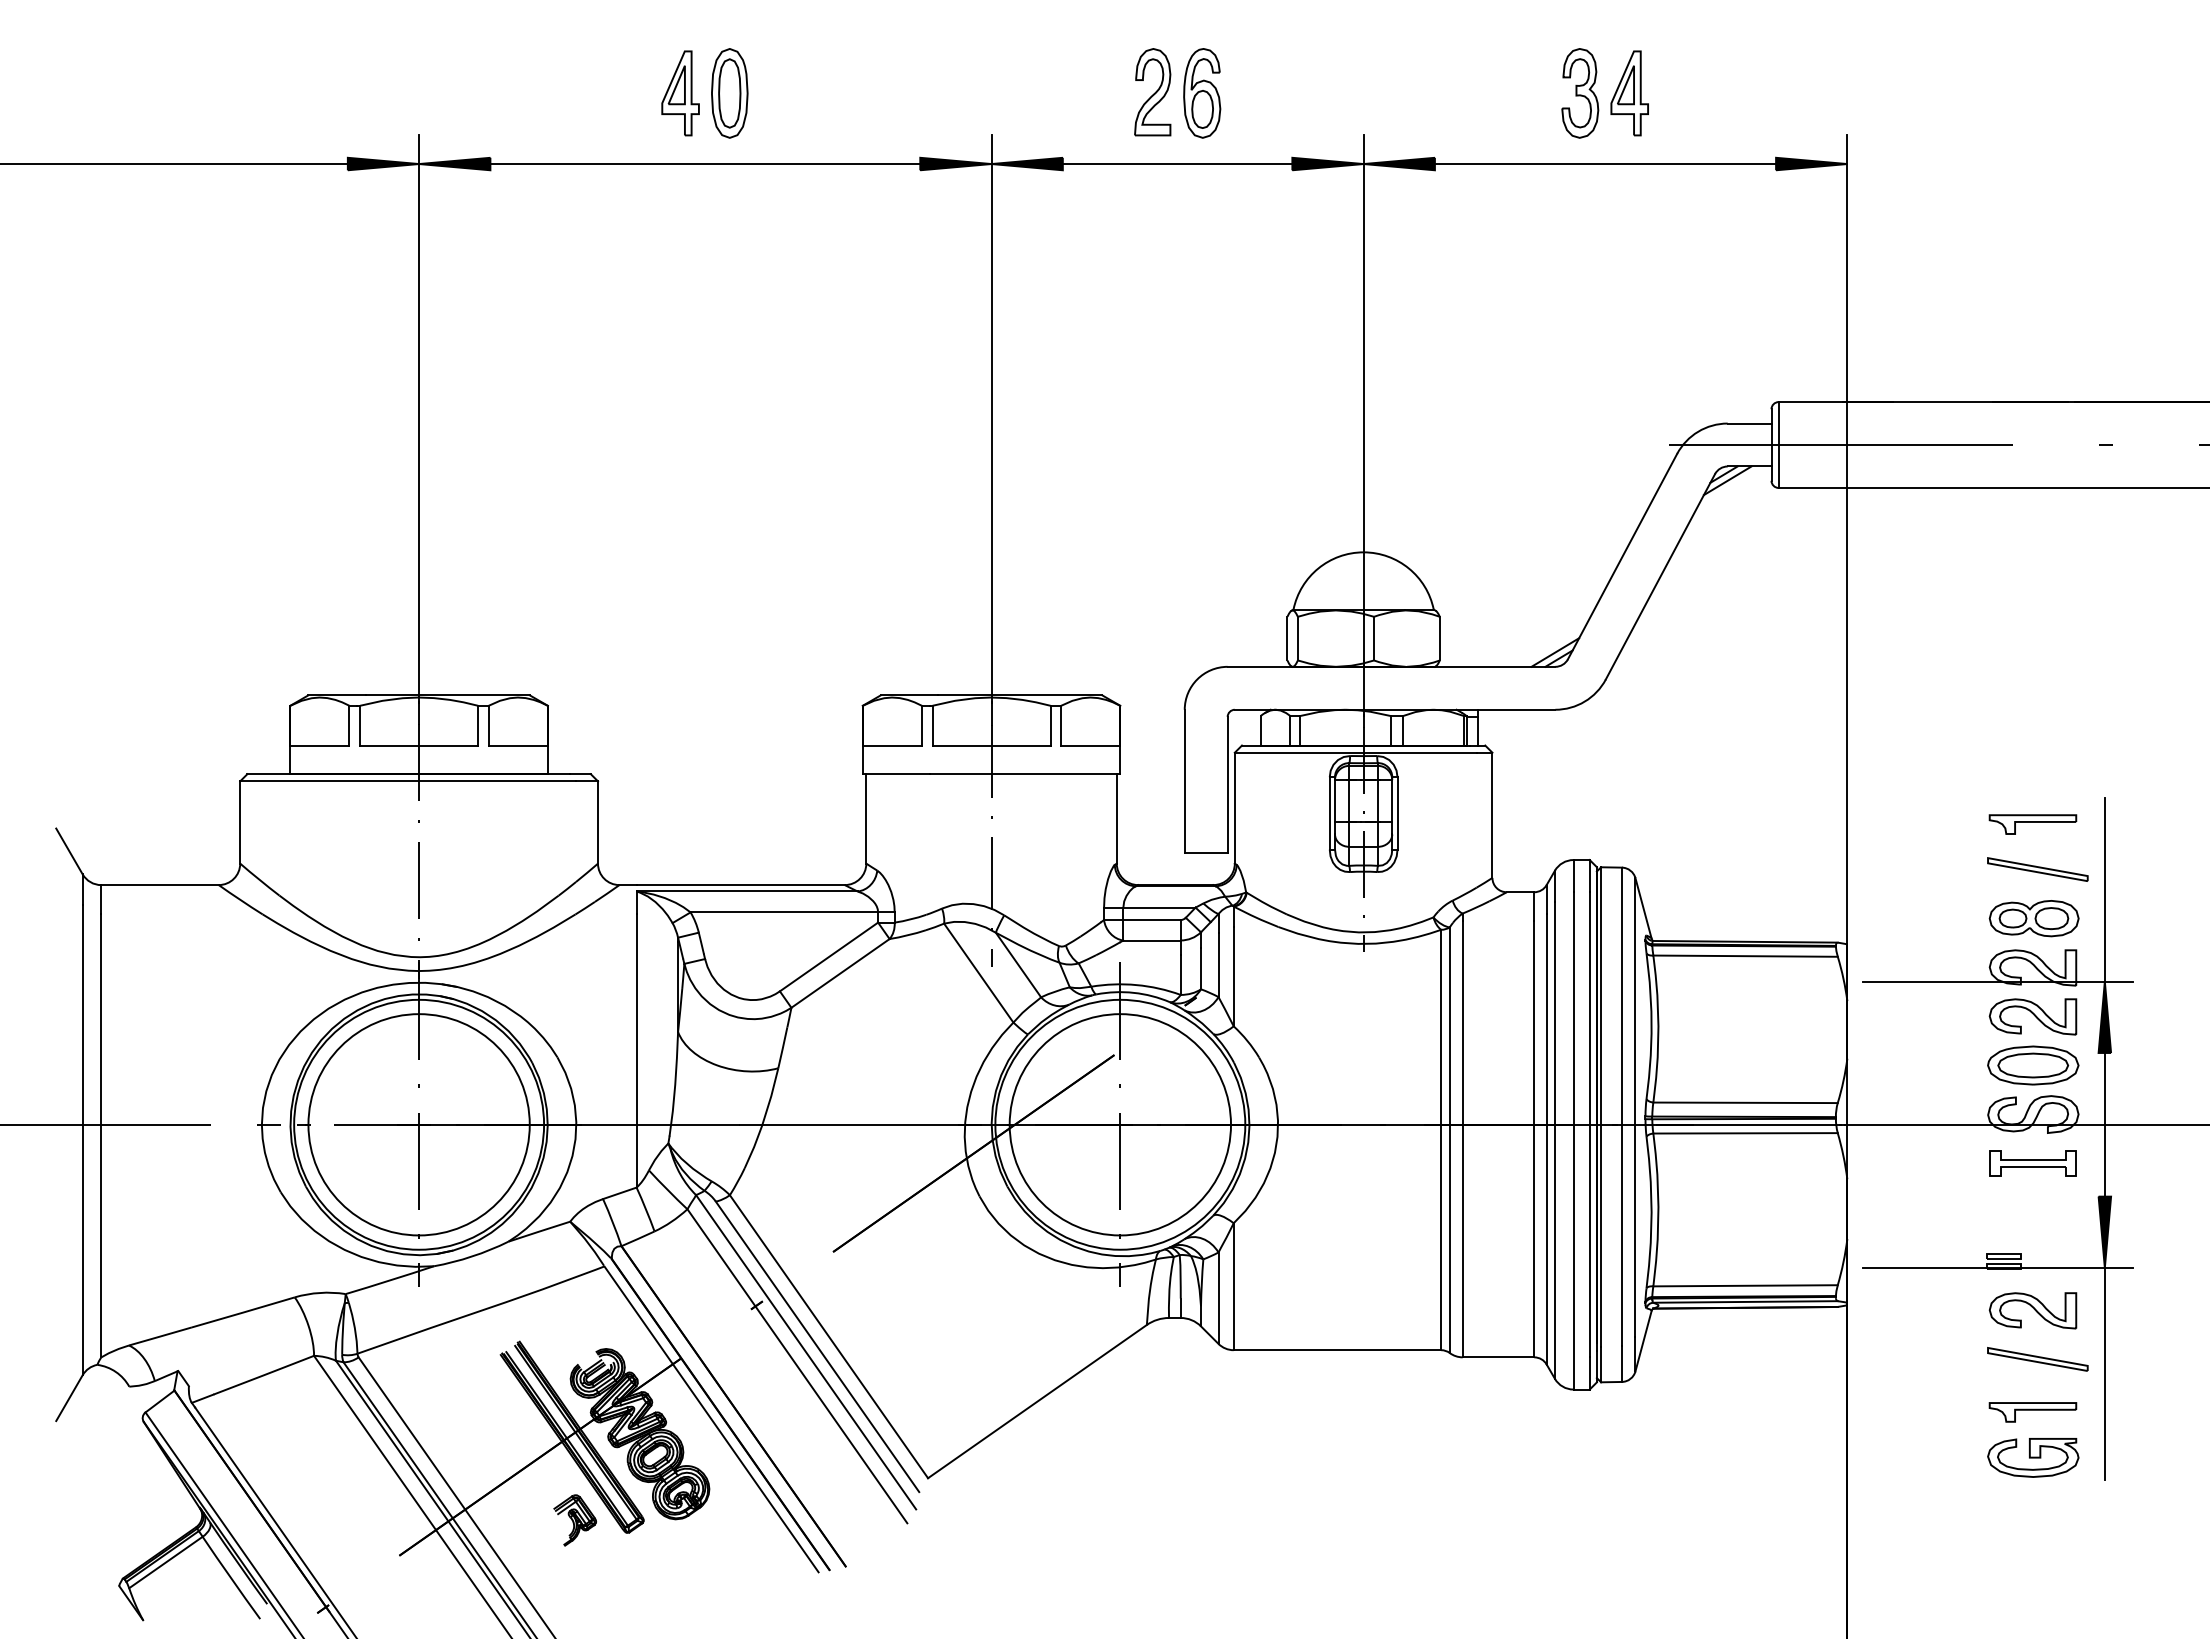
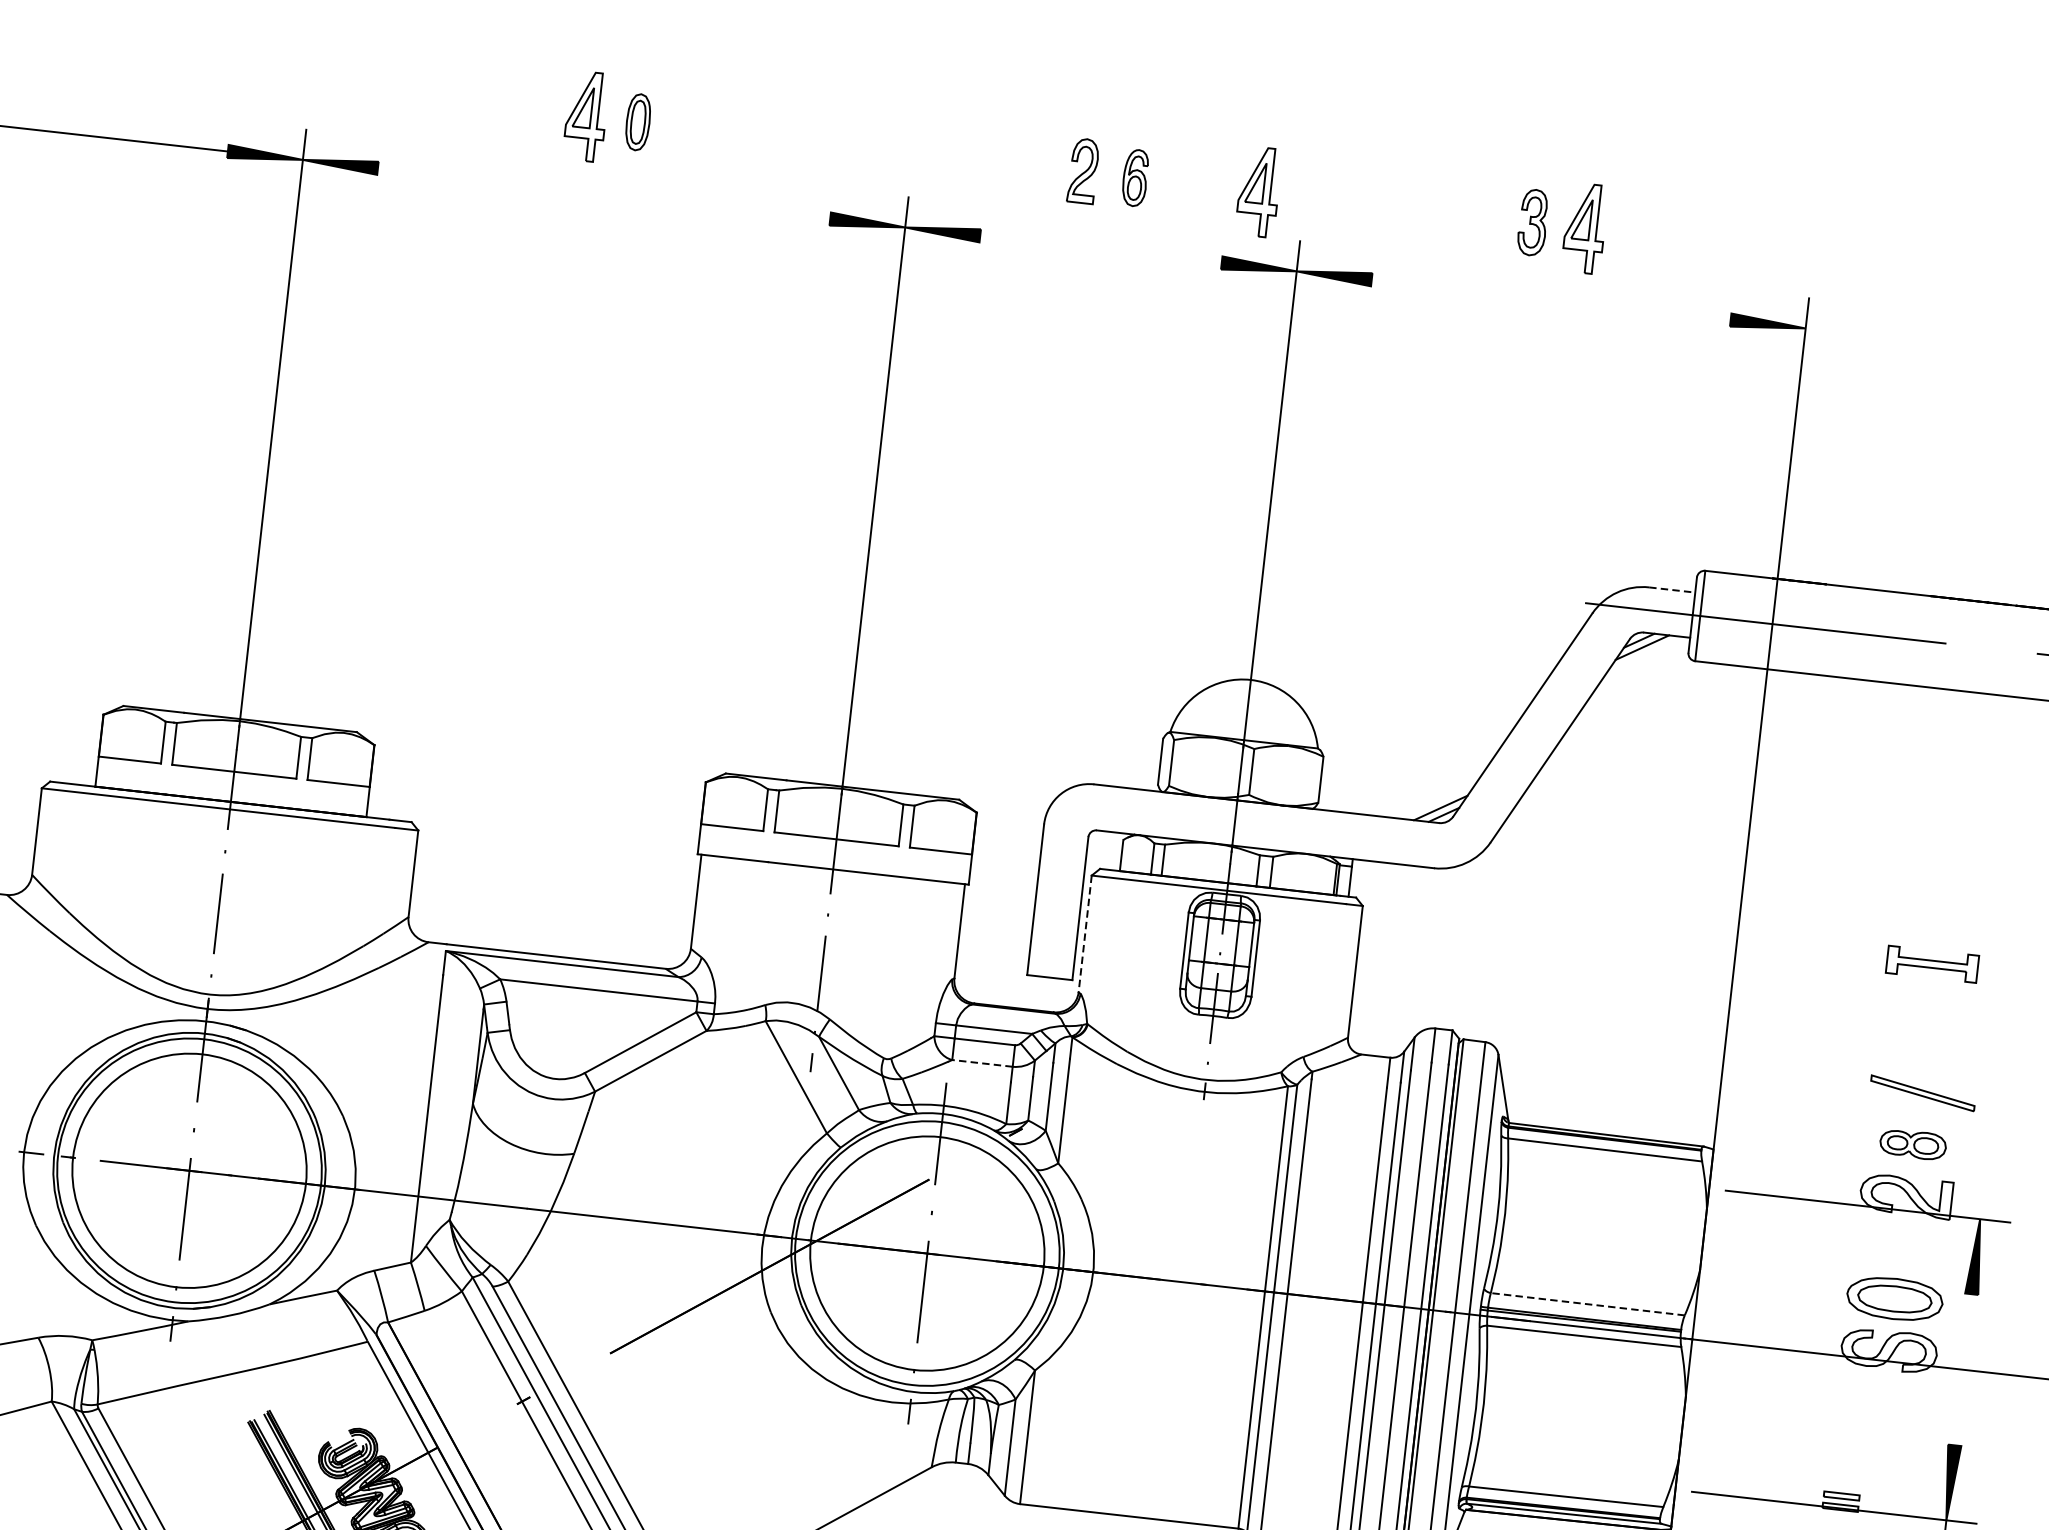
part: (1152, 92) -> (1083, 171), size x0.7
part: (729, 93) -> (637, 122), size x0.6
part: (1202, 93) -> (1135, 178), size x0.6
part: (1319, 93) -> (1258, 191), added
part: (1580, 93) -> (1533, 222), size x0.7
line: (705, 164) -> (604, 194), removed
line: (1177, 164) -> (1100, 249), removed
line: (1605, 164) -> (1551, 300), removed
line: (1749, 423) -> (1672, 589), solid -> dashed
line: (1234, 808) -> (1084, 934), solid -> dashed
part: (2032, 824) -> (1922, 1045), removed
line: (2104, 889) -> (1990, 1122), removed
part: (2033, 918) -> (1912, 1144), size x0.7
line: (1152, 940) -> (982, 1063), solid -> dashed
part: (2032, 1016) -> (1899, 1247), removed
line: (1745, 1102) -> (1587, 1303), solid -> dashed
line: (2104, 1124) -> (1962, 1369), removed
part: (2032, 1163) -> (1931, 964), moved

